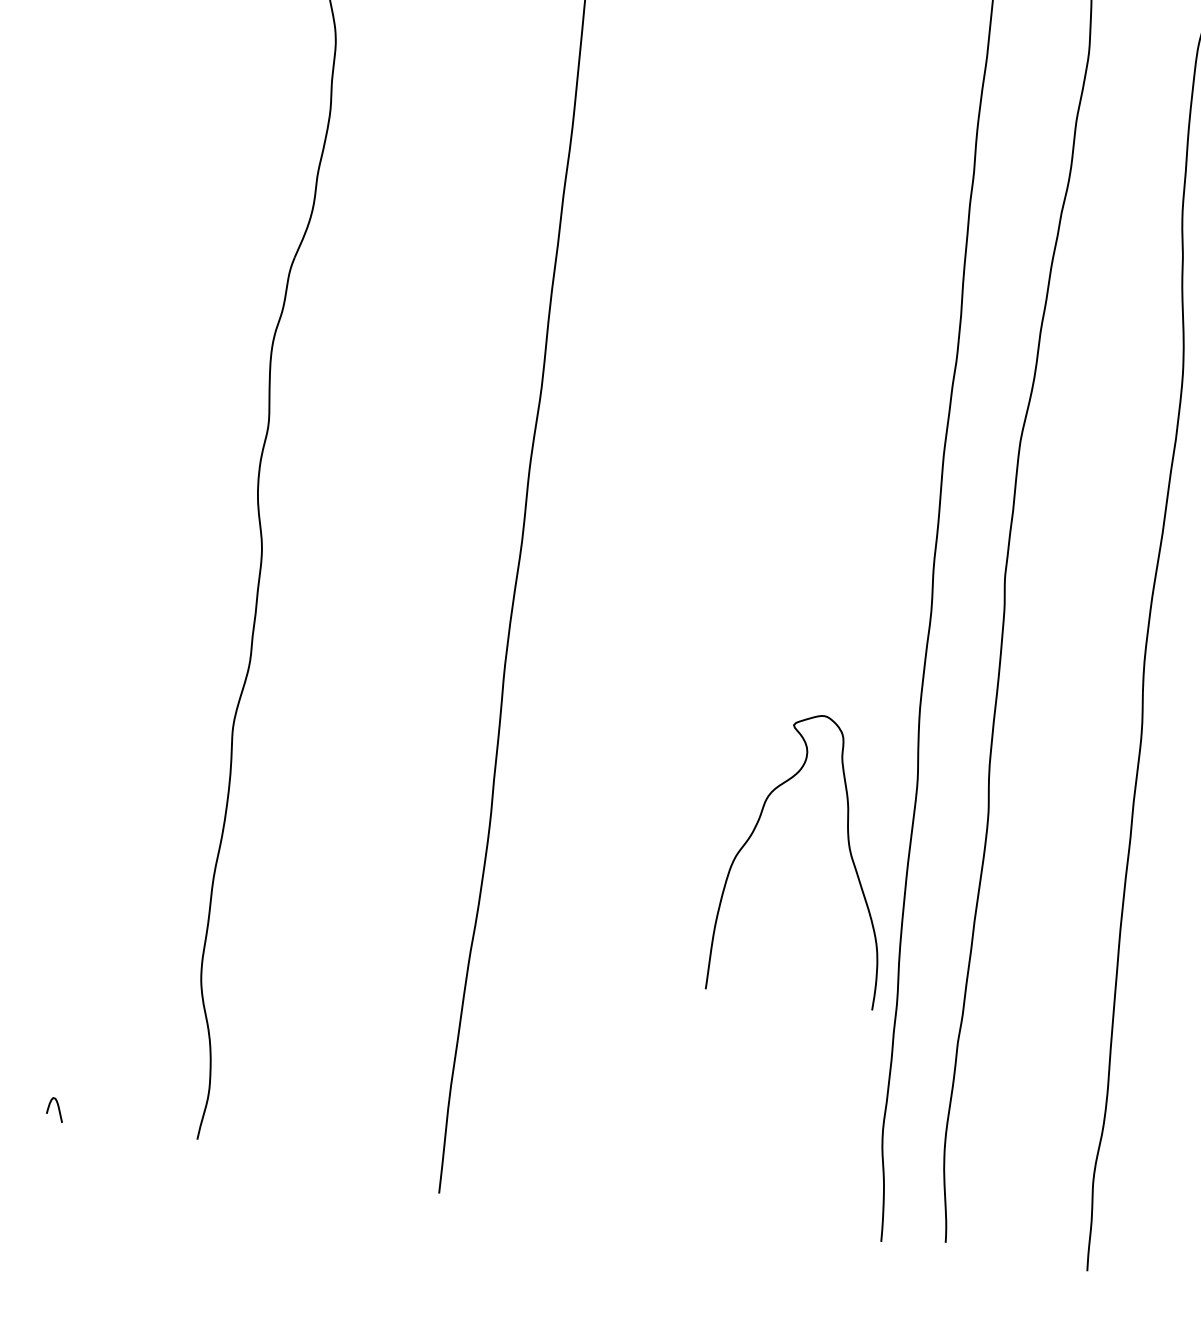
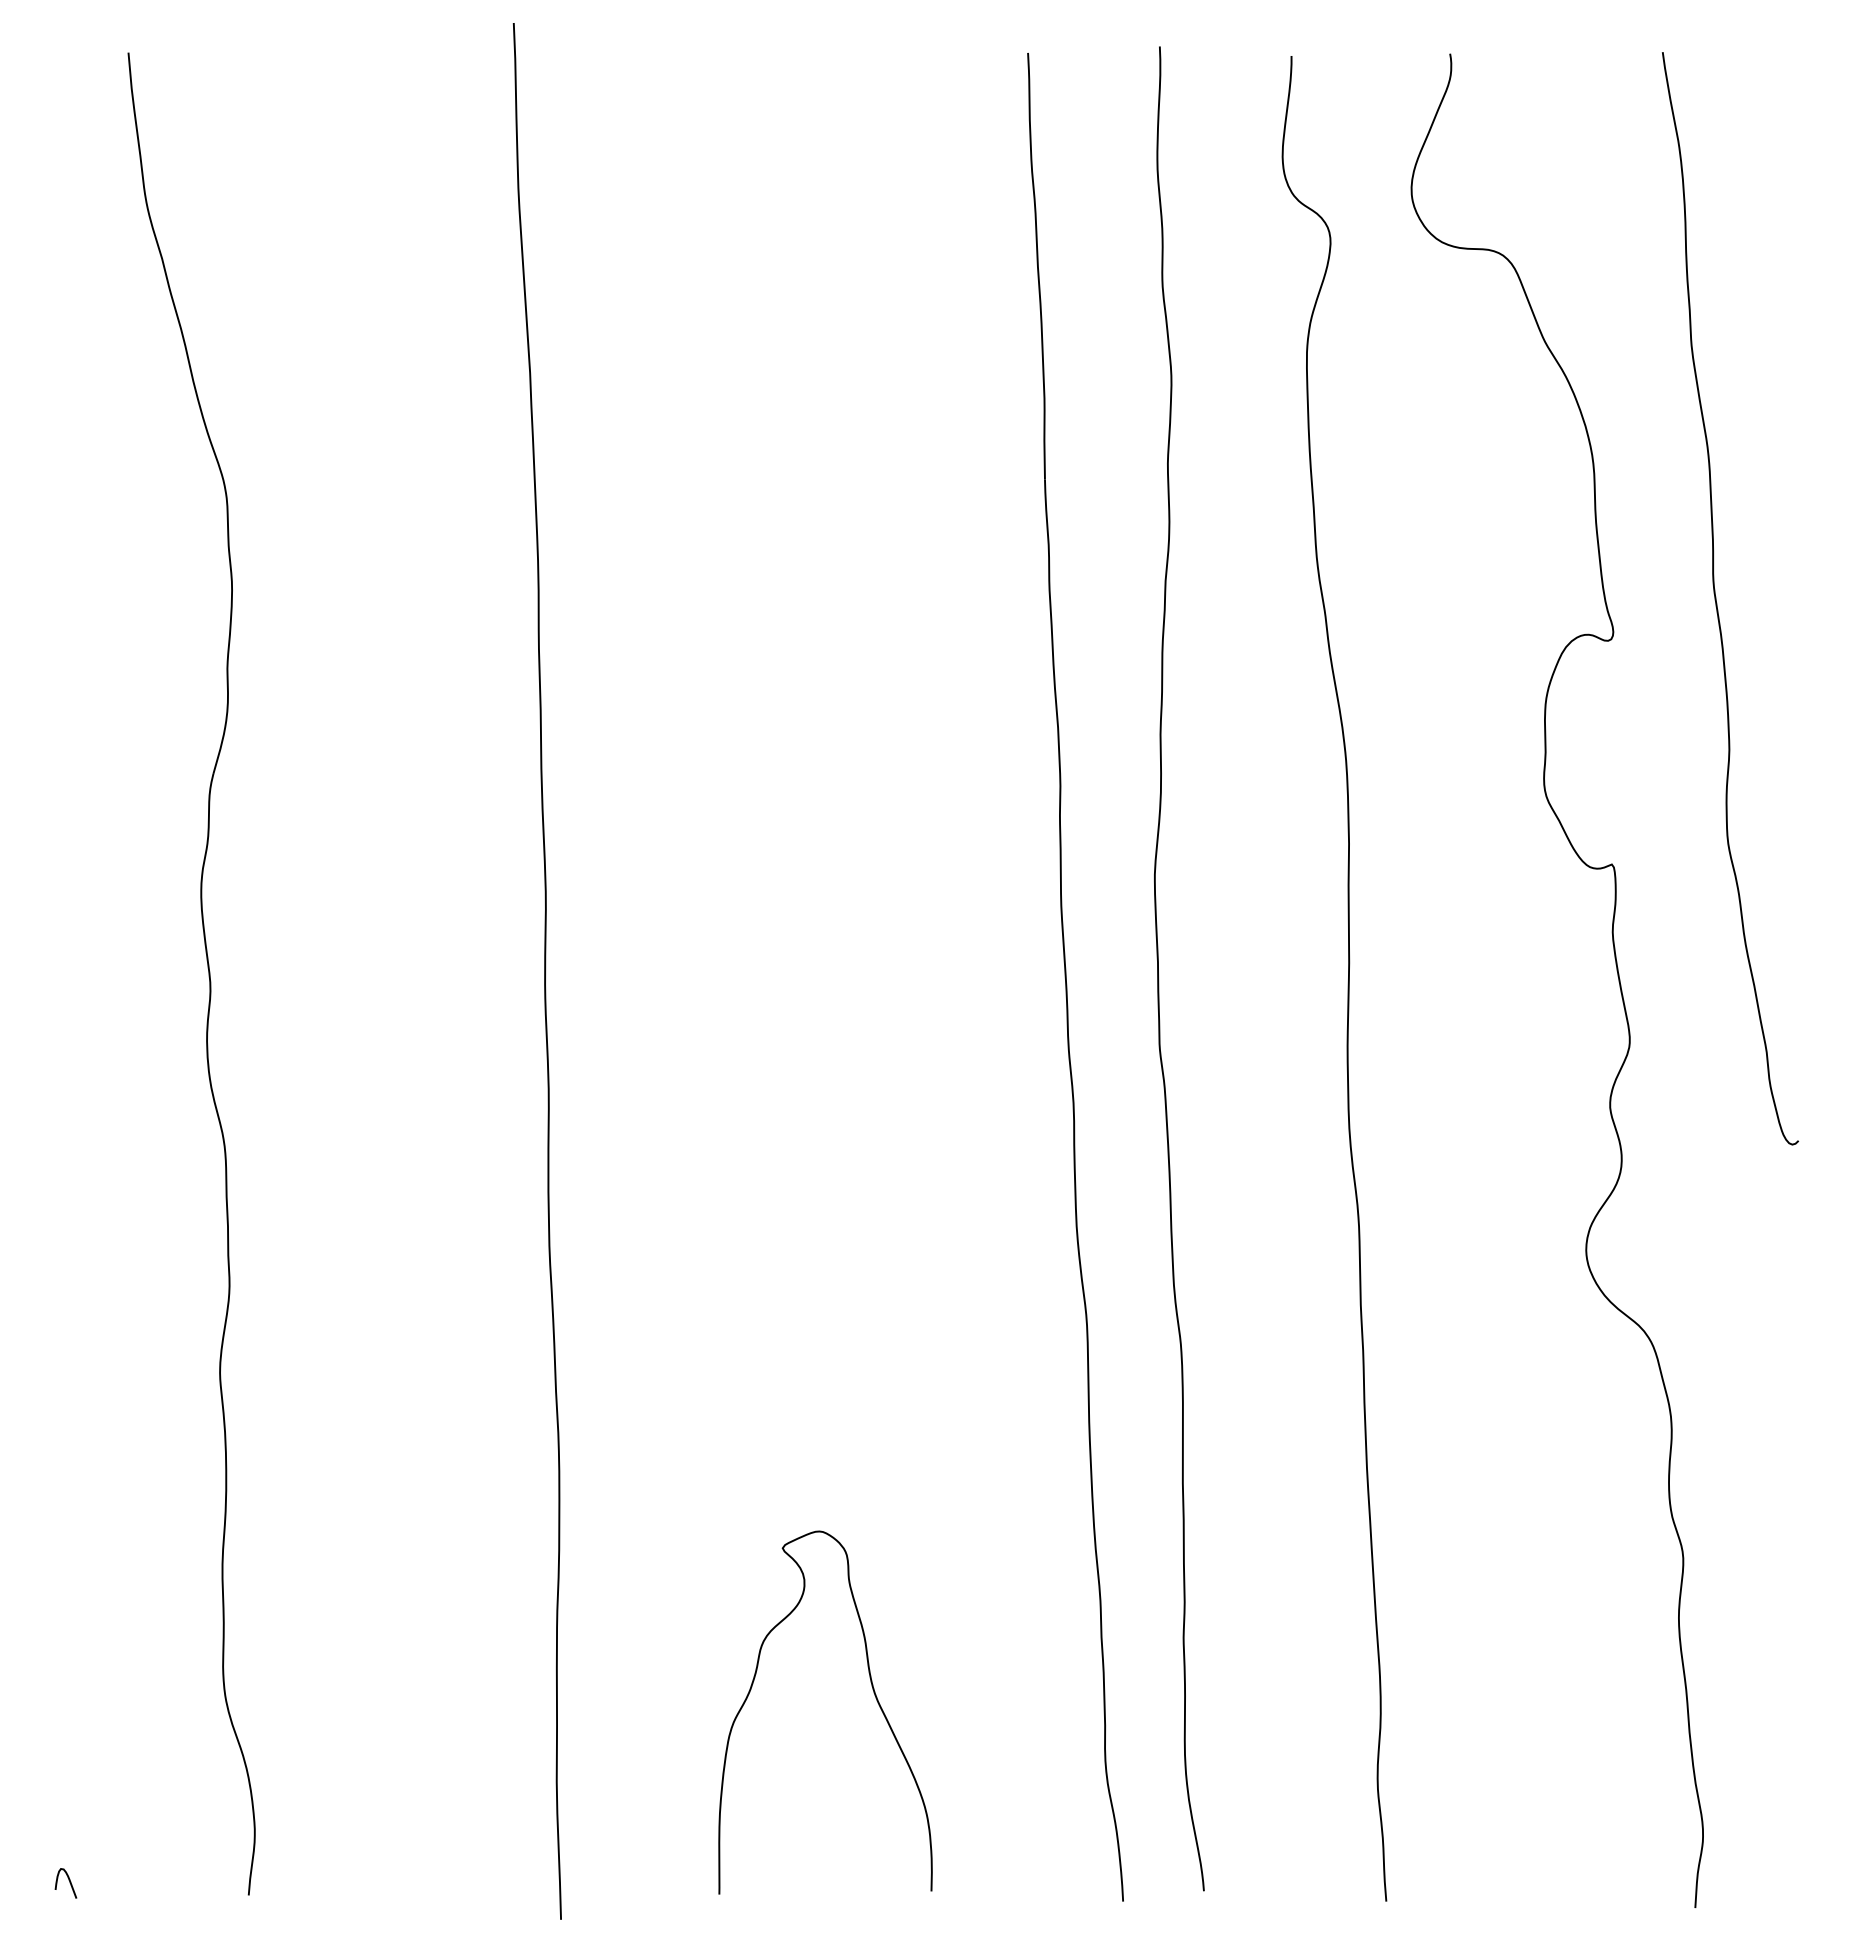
curve: (848, 849) -> (873, 1693), moved

